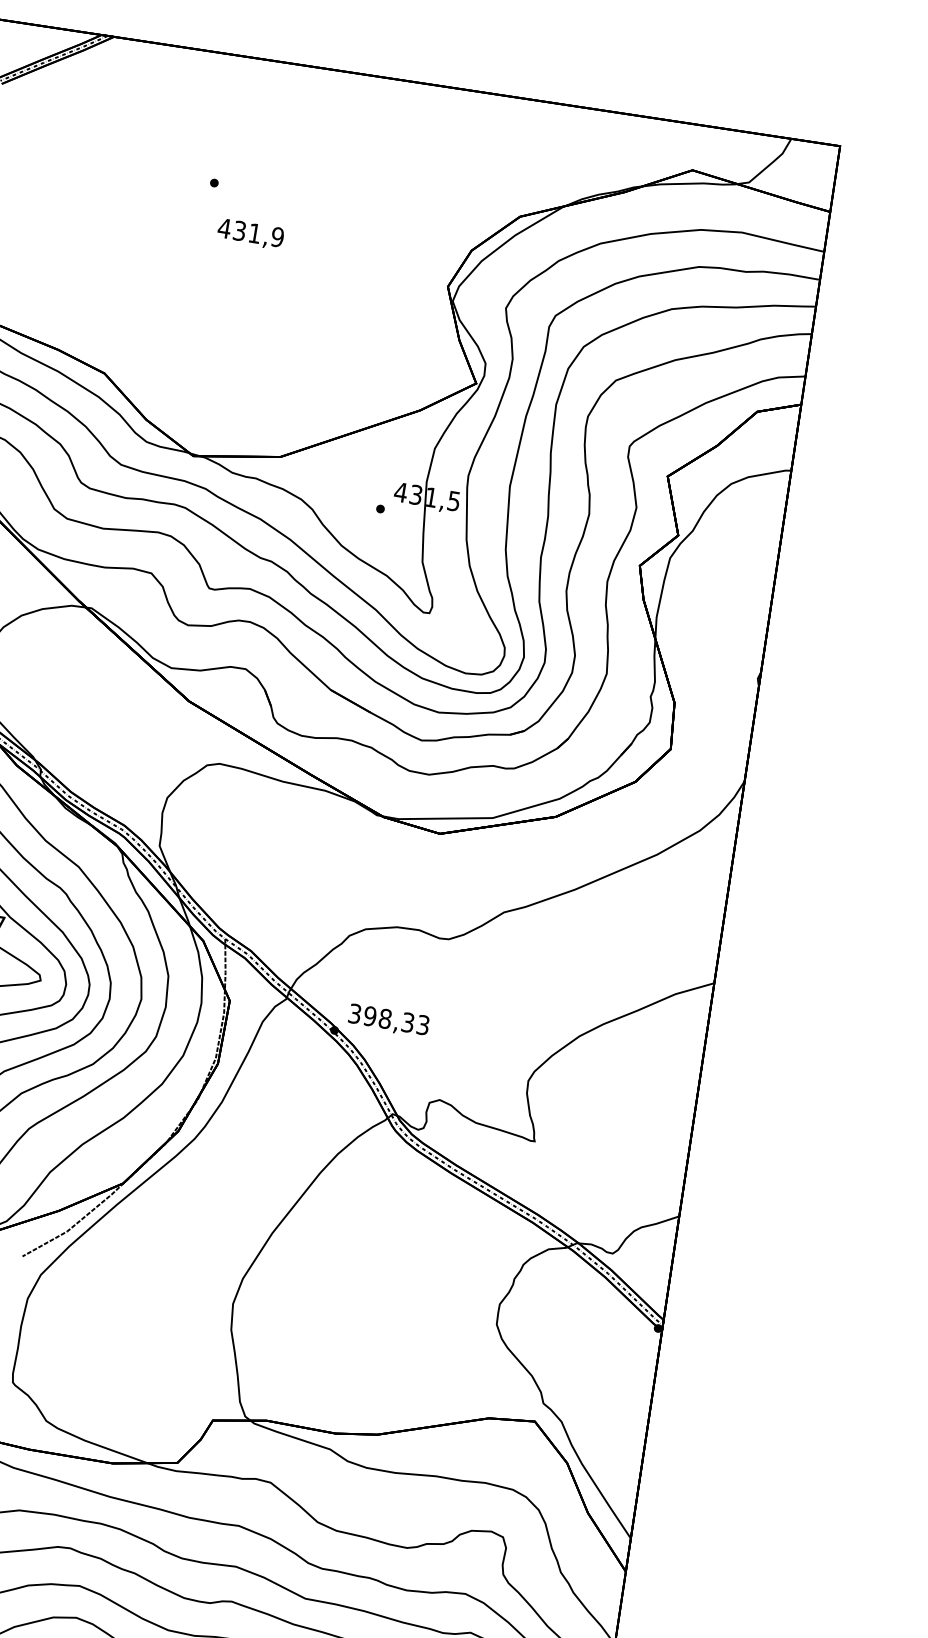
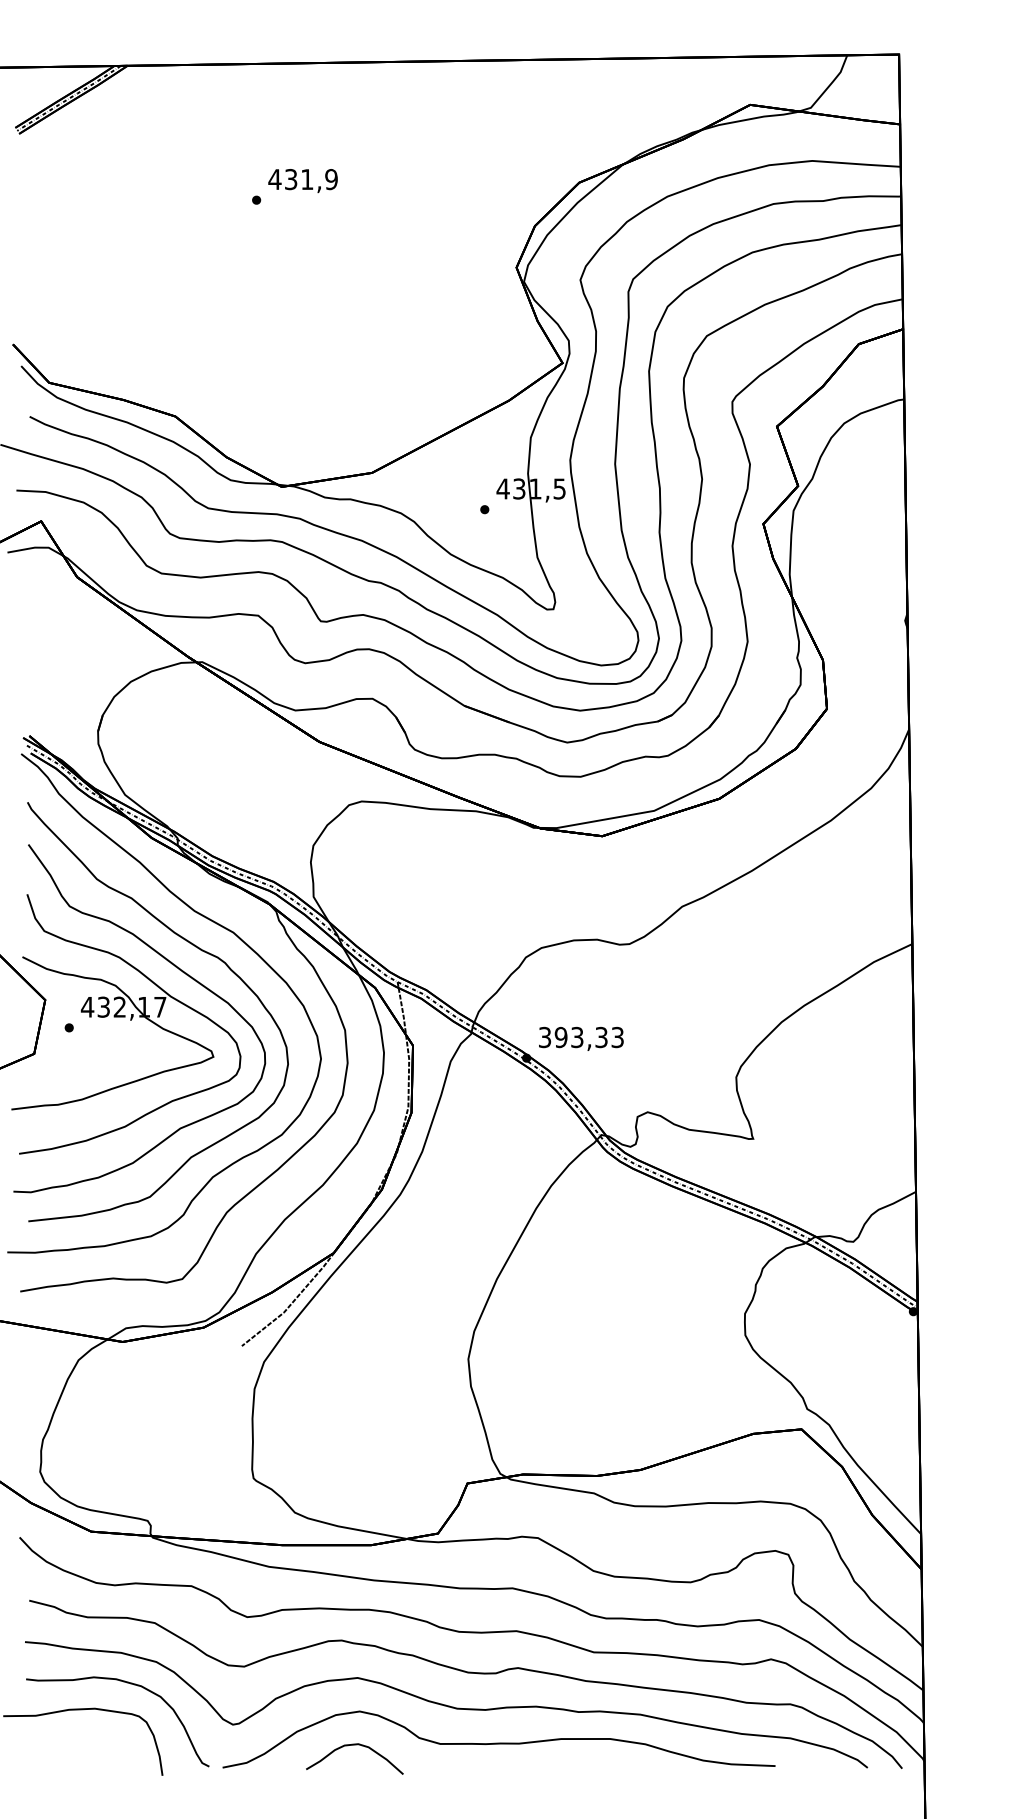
text: (250, 234) -> (302, 181), moved
text: (385, 1018) -> (577, 1037), 398,33 -> 393,33

